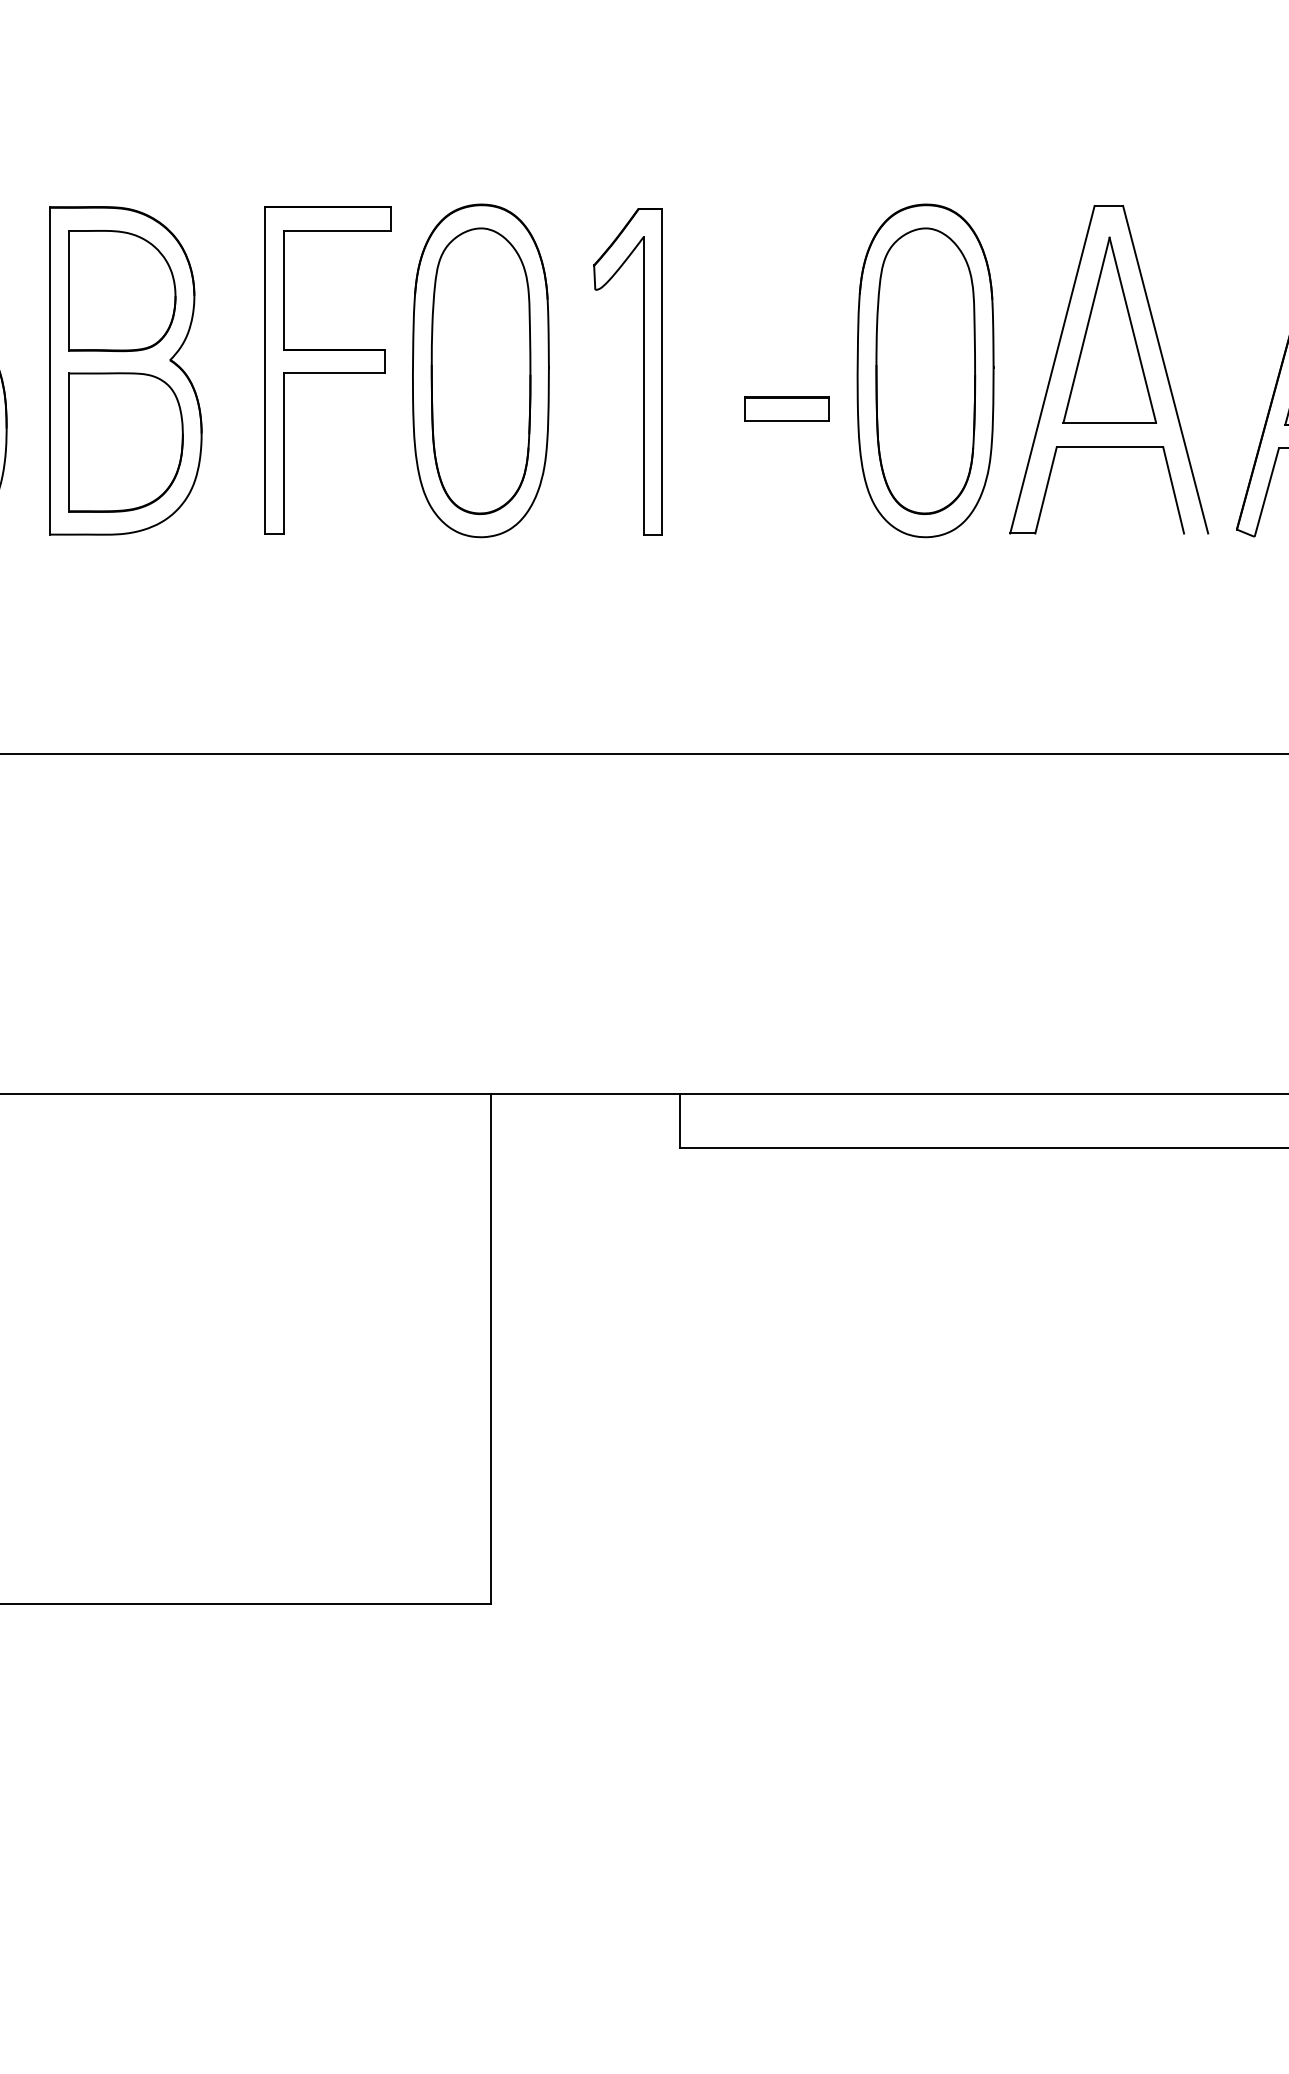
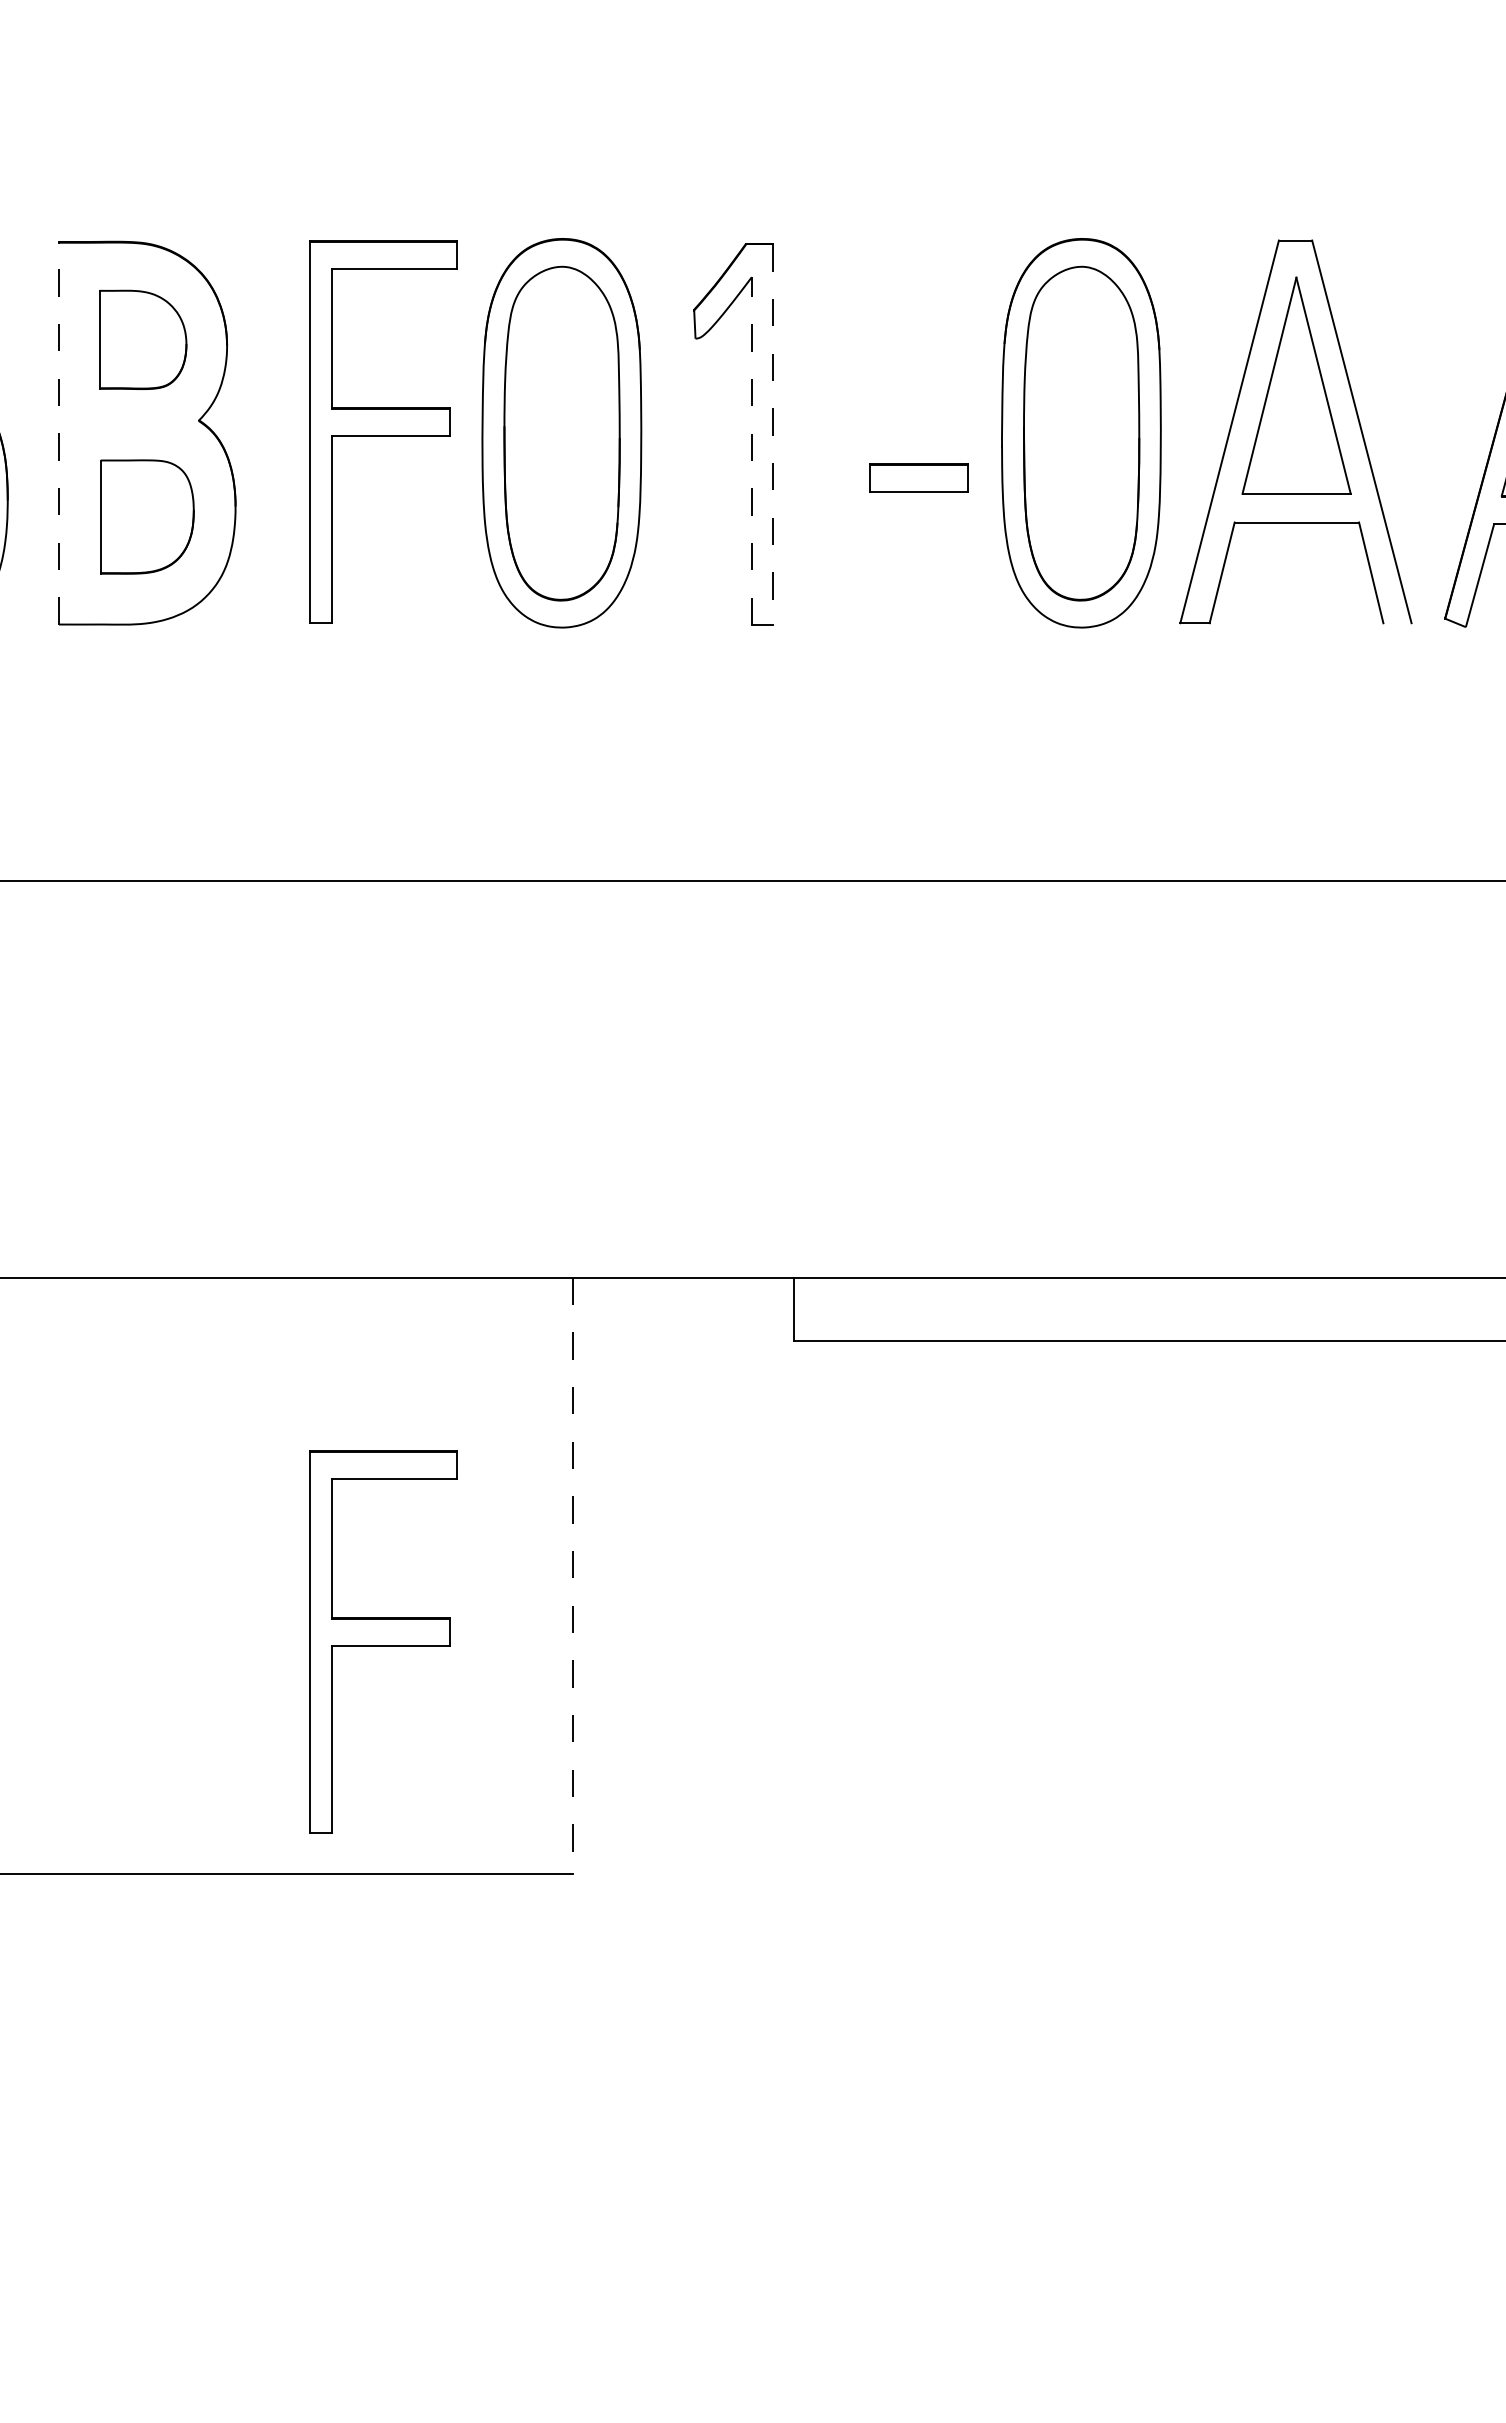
part: (121, 290) -> (142, 339), size x0.7
line: (50, 371) -> (58, 433), solid -> dashed
line: (662, 372) -> (773, 435), solid -> dashed
line: (643, 386) -> (751, 451), solid -> dashed
part: (126, 442) -> (147, 516), size x0.7
line: (490, 1349) -> (573, 1576), solid -> dashed
part: (328, 1405) -> (383, 1641), added

